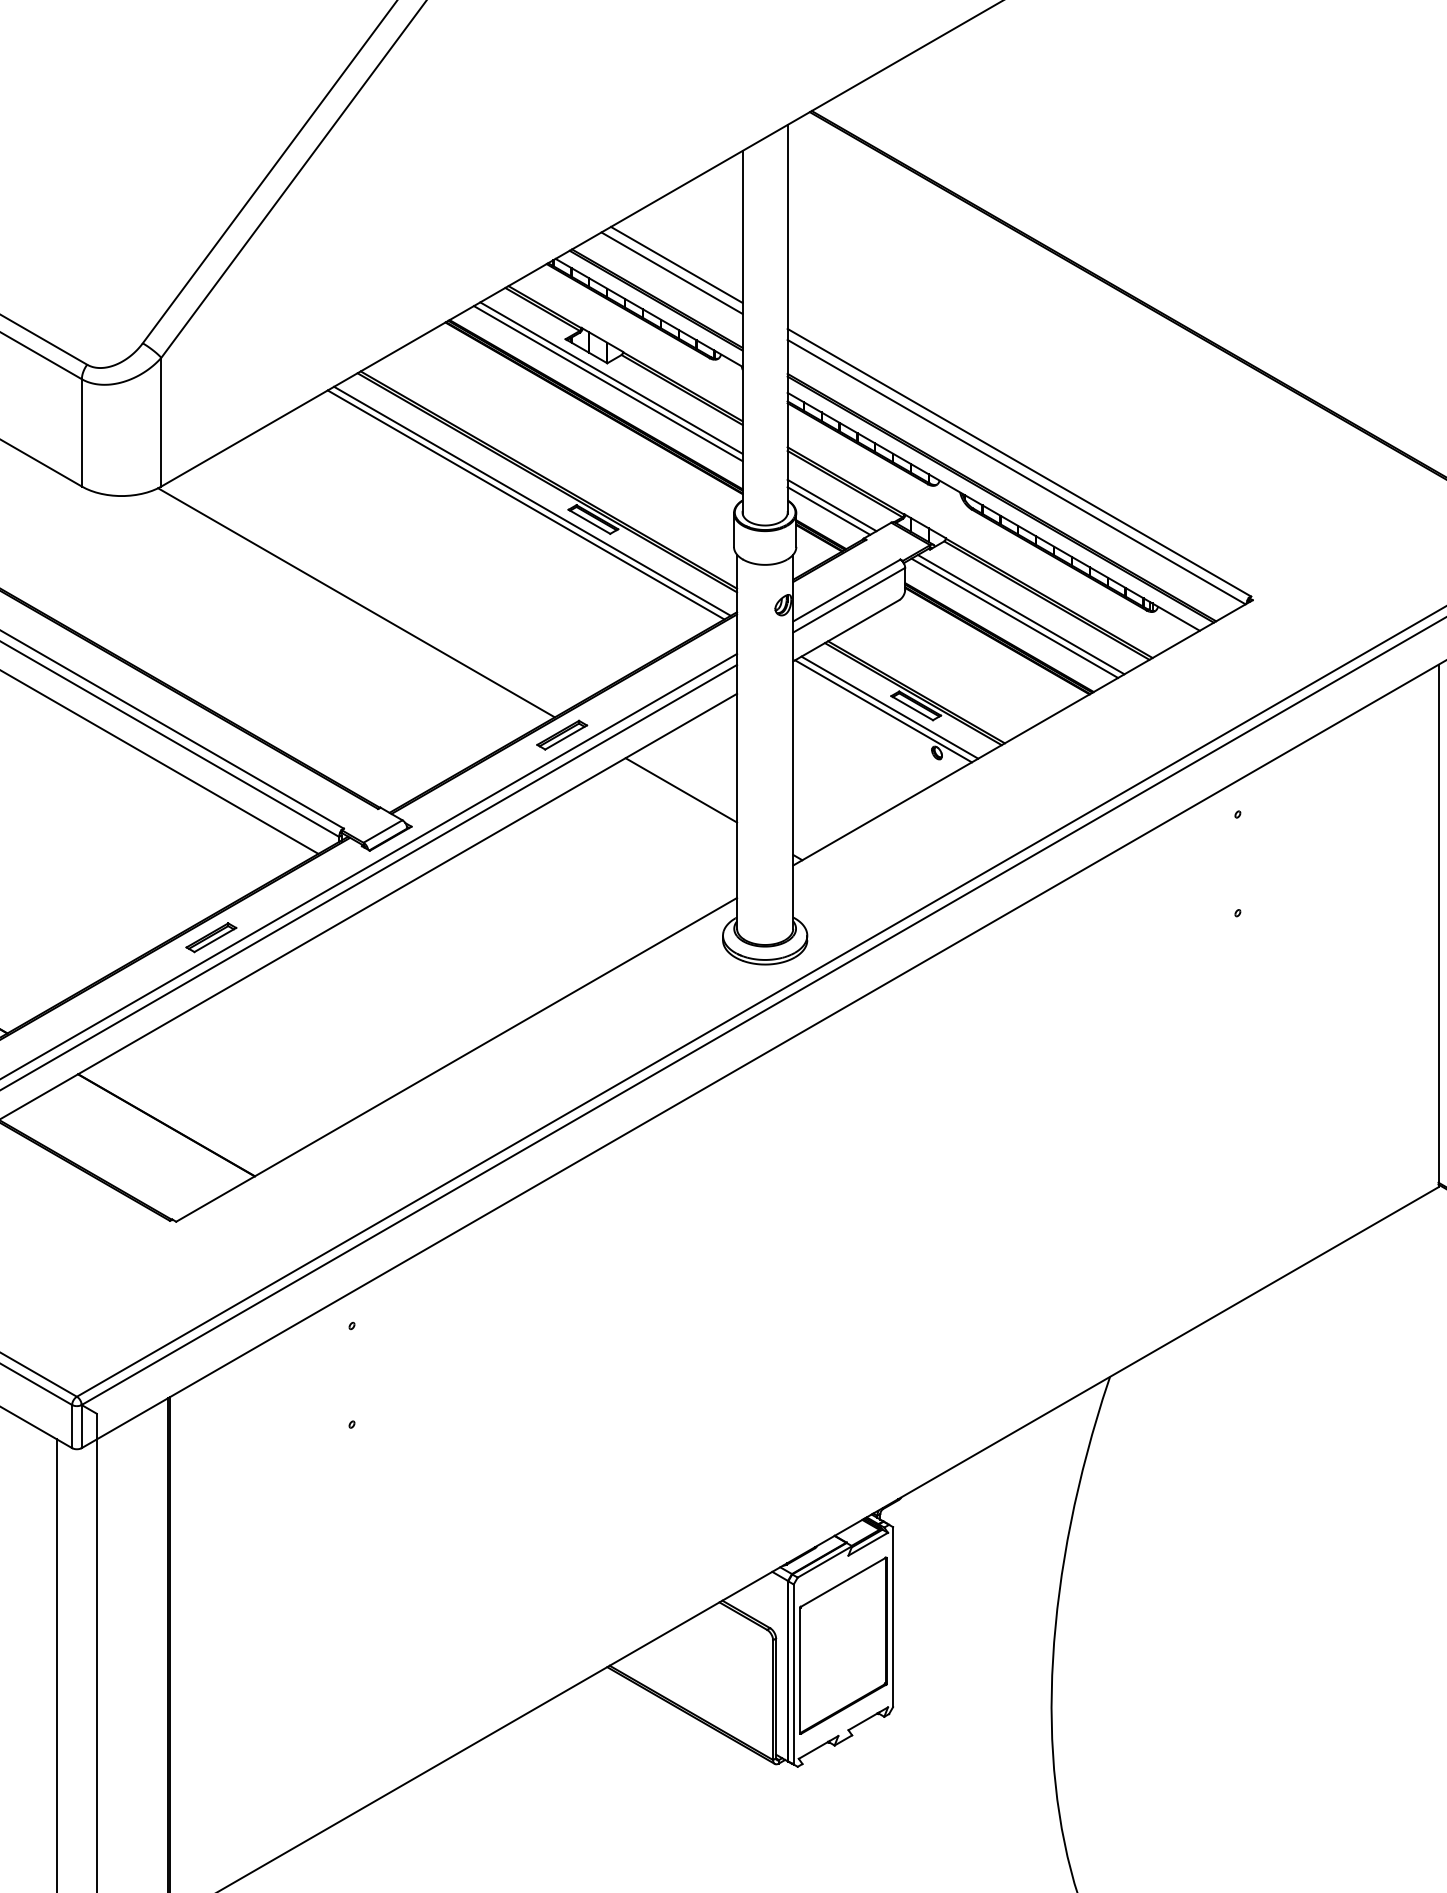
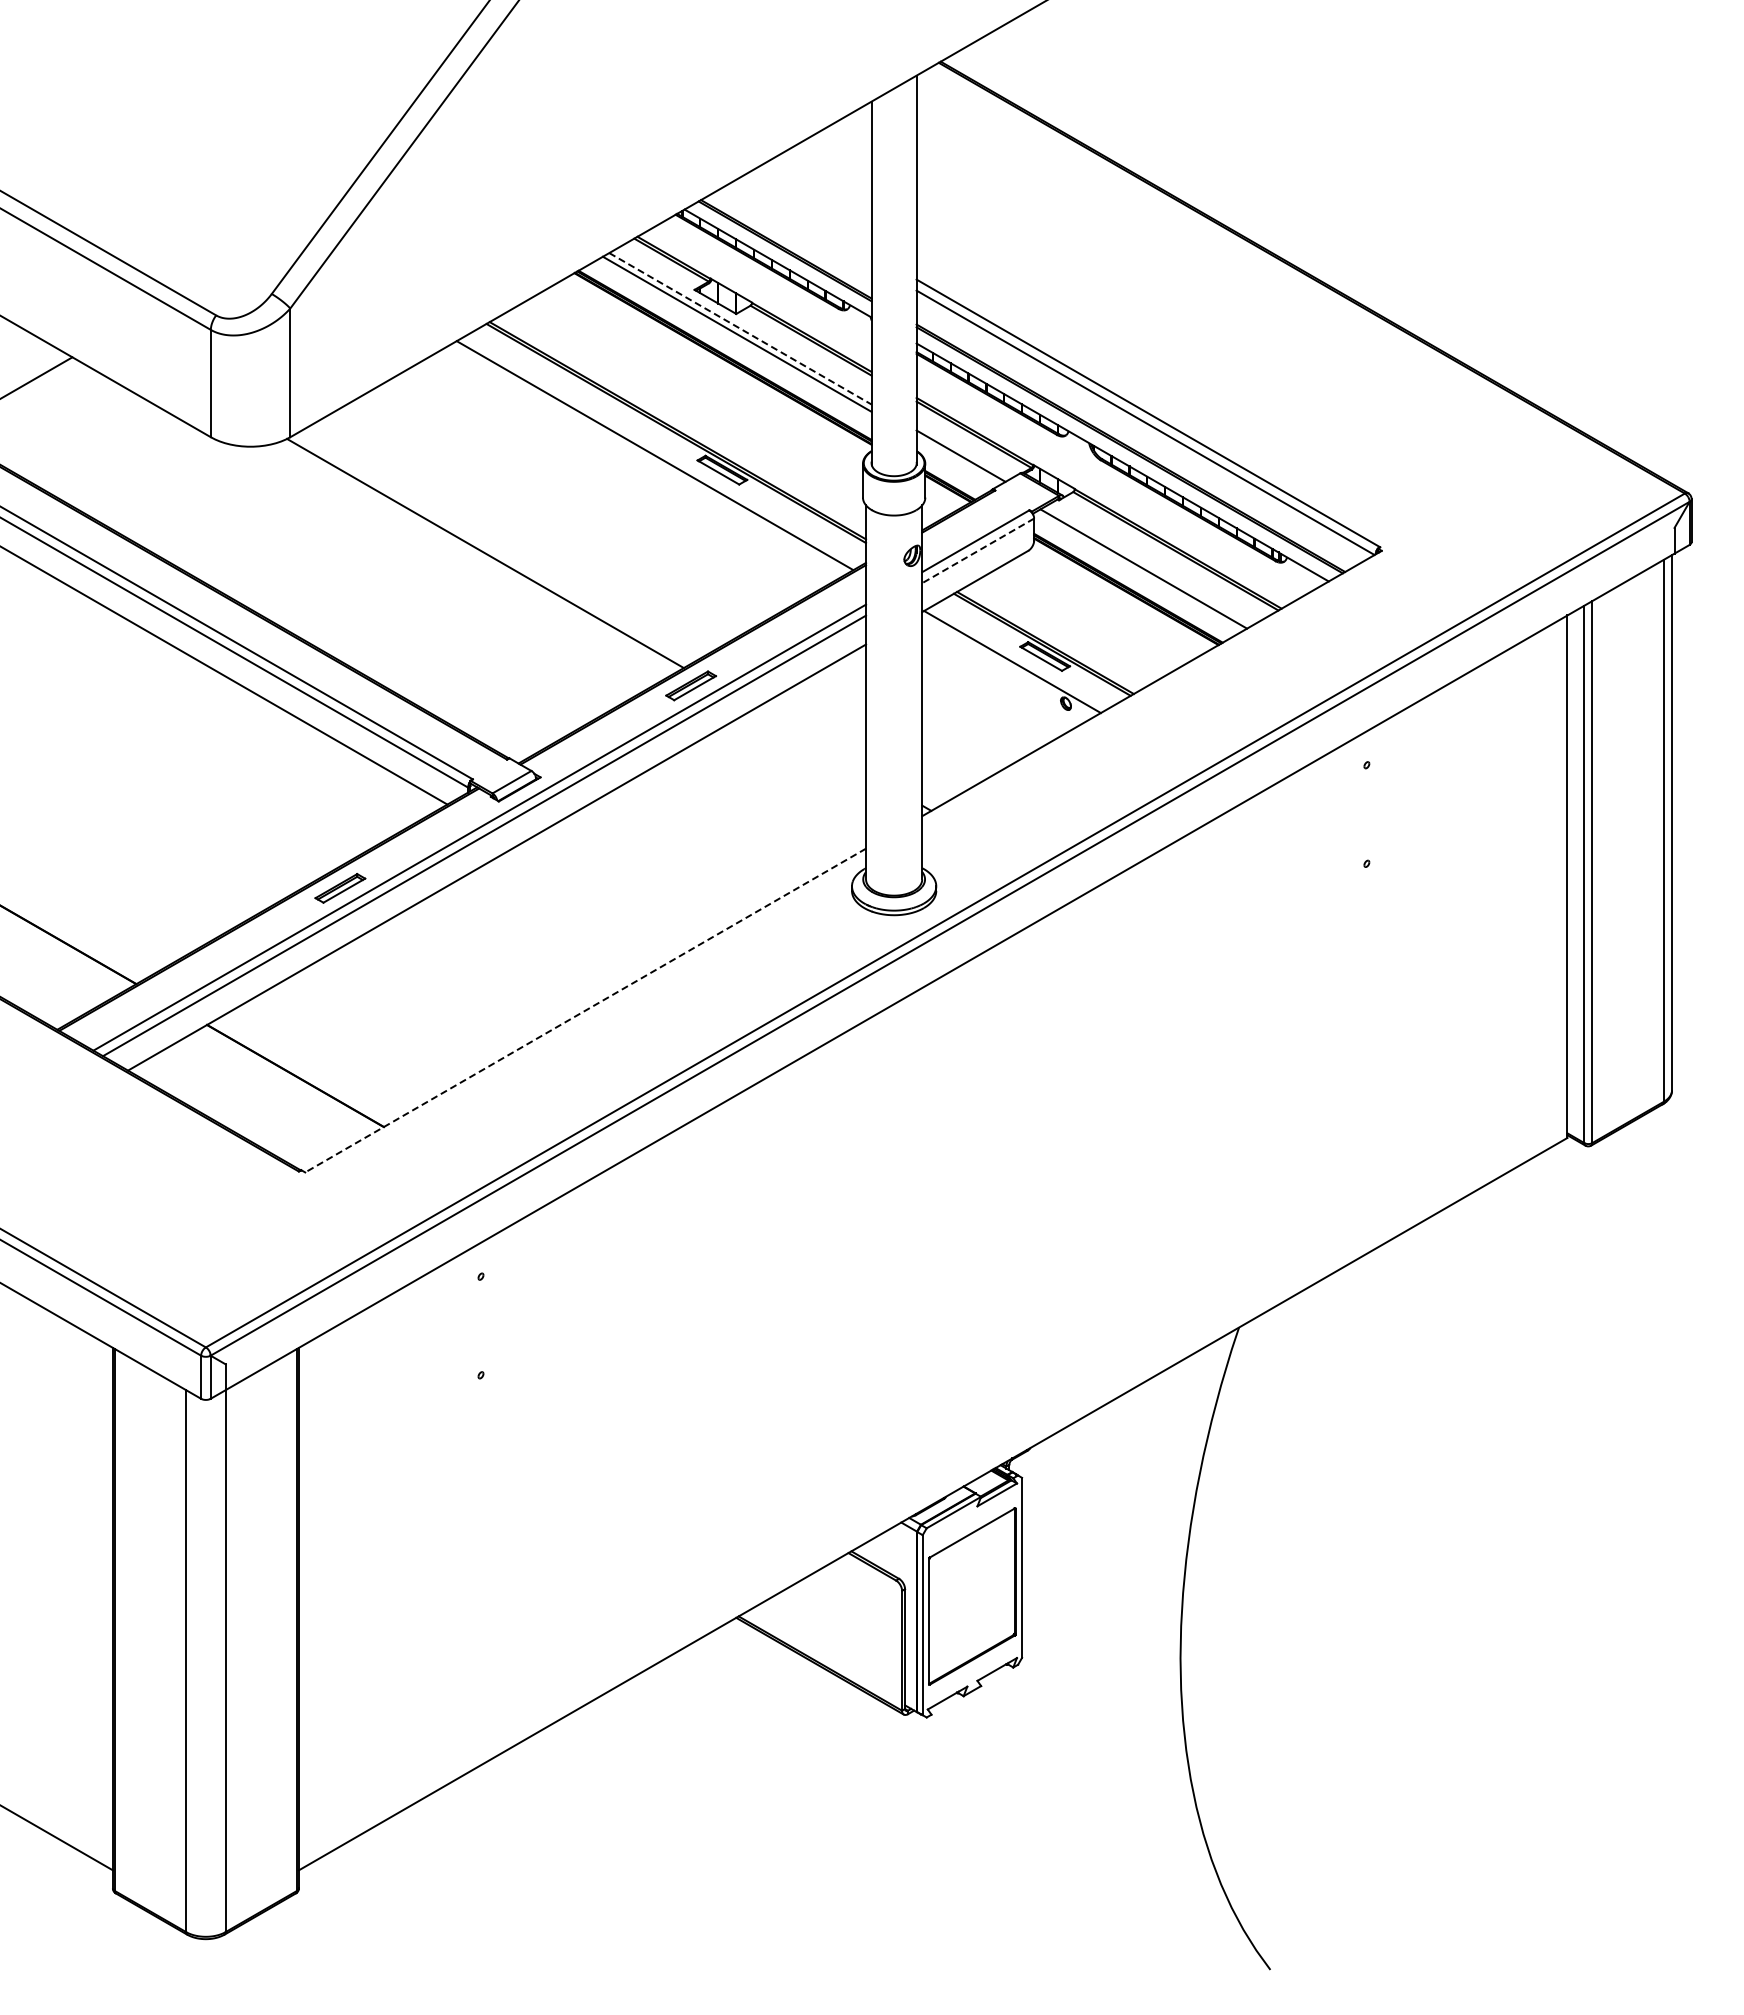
line: (676, 264) -> (805, 215), removed
line: (671, 272) -> (800, 223), removed
line: (611, 378) -> (740, 329), solid -> dashed
line: (532, 500) -> (661, 451), removed
line: (828, 510) -> (957, 461), removed
line: (849, 599) -> (978, 550), solid -> dashed
line: (1020, 613) -> (1149, 564), removed
line: (889, 707) -> (1018, 658), removed
line: (681, 789) -> (810, 740), removed
line: (456, 1059) -> (585, 1010), solid -> dashed

